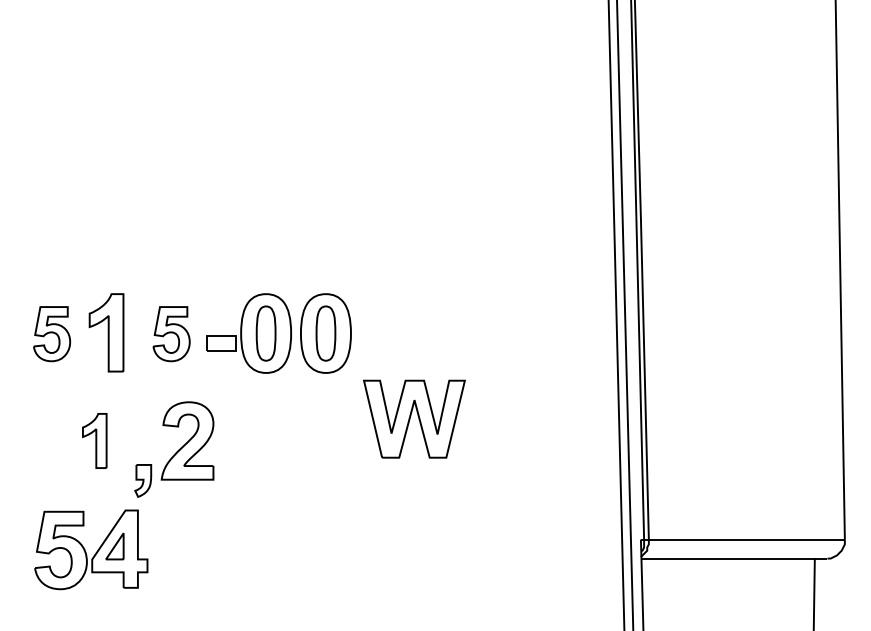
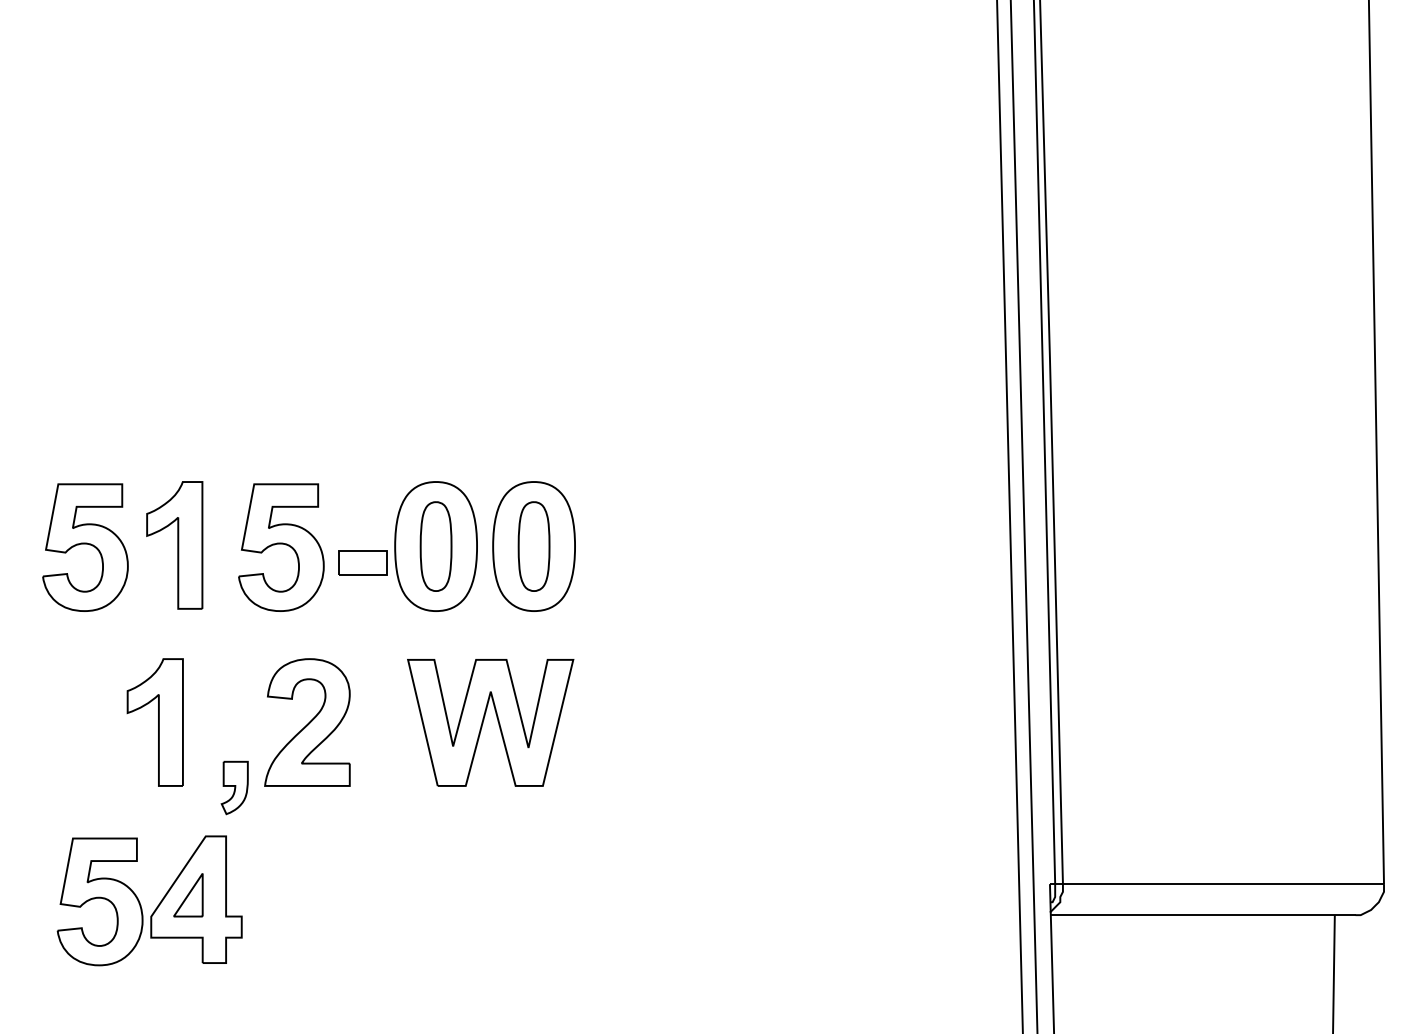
part: (51, 333) -> (84, 546), size x1.43
part: (171, 333) -> (281, 546), size x1.43
part: (414, 418) -> (490, 721), moved
part: (94, 440) -> (154, 721), size x1.43

